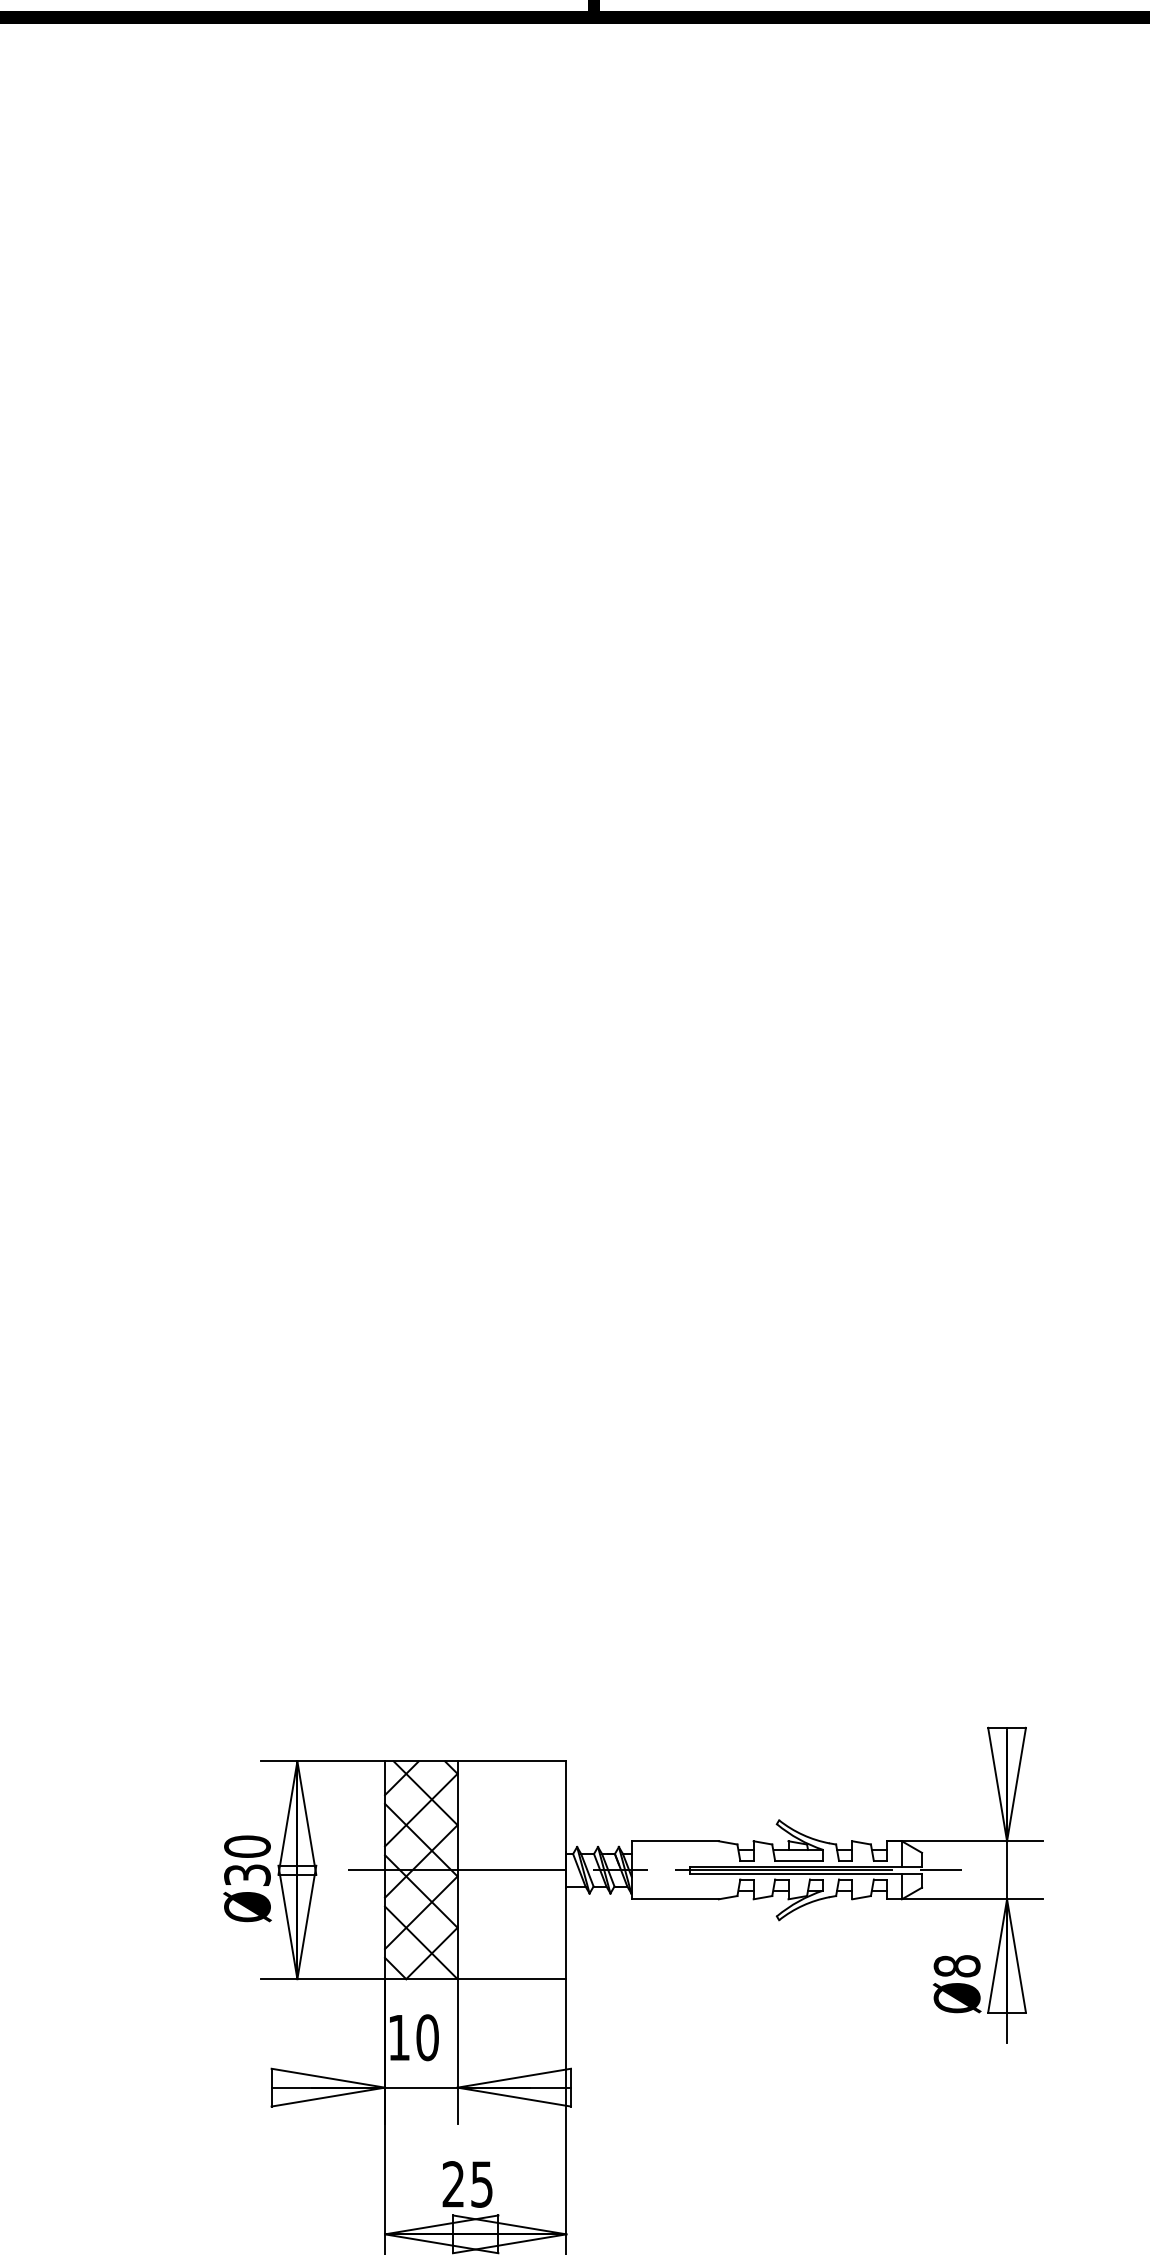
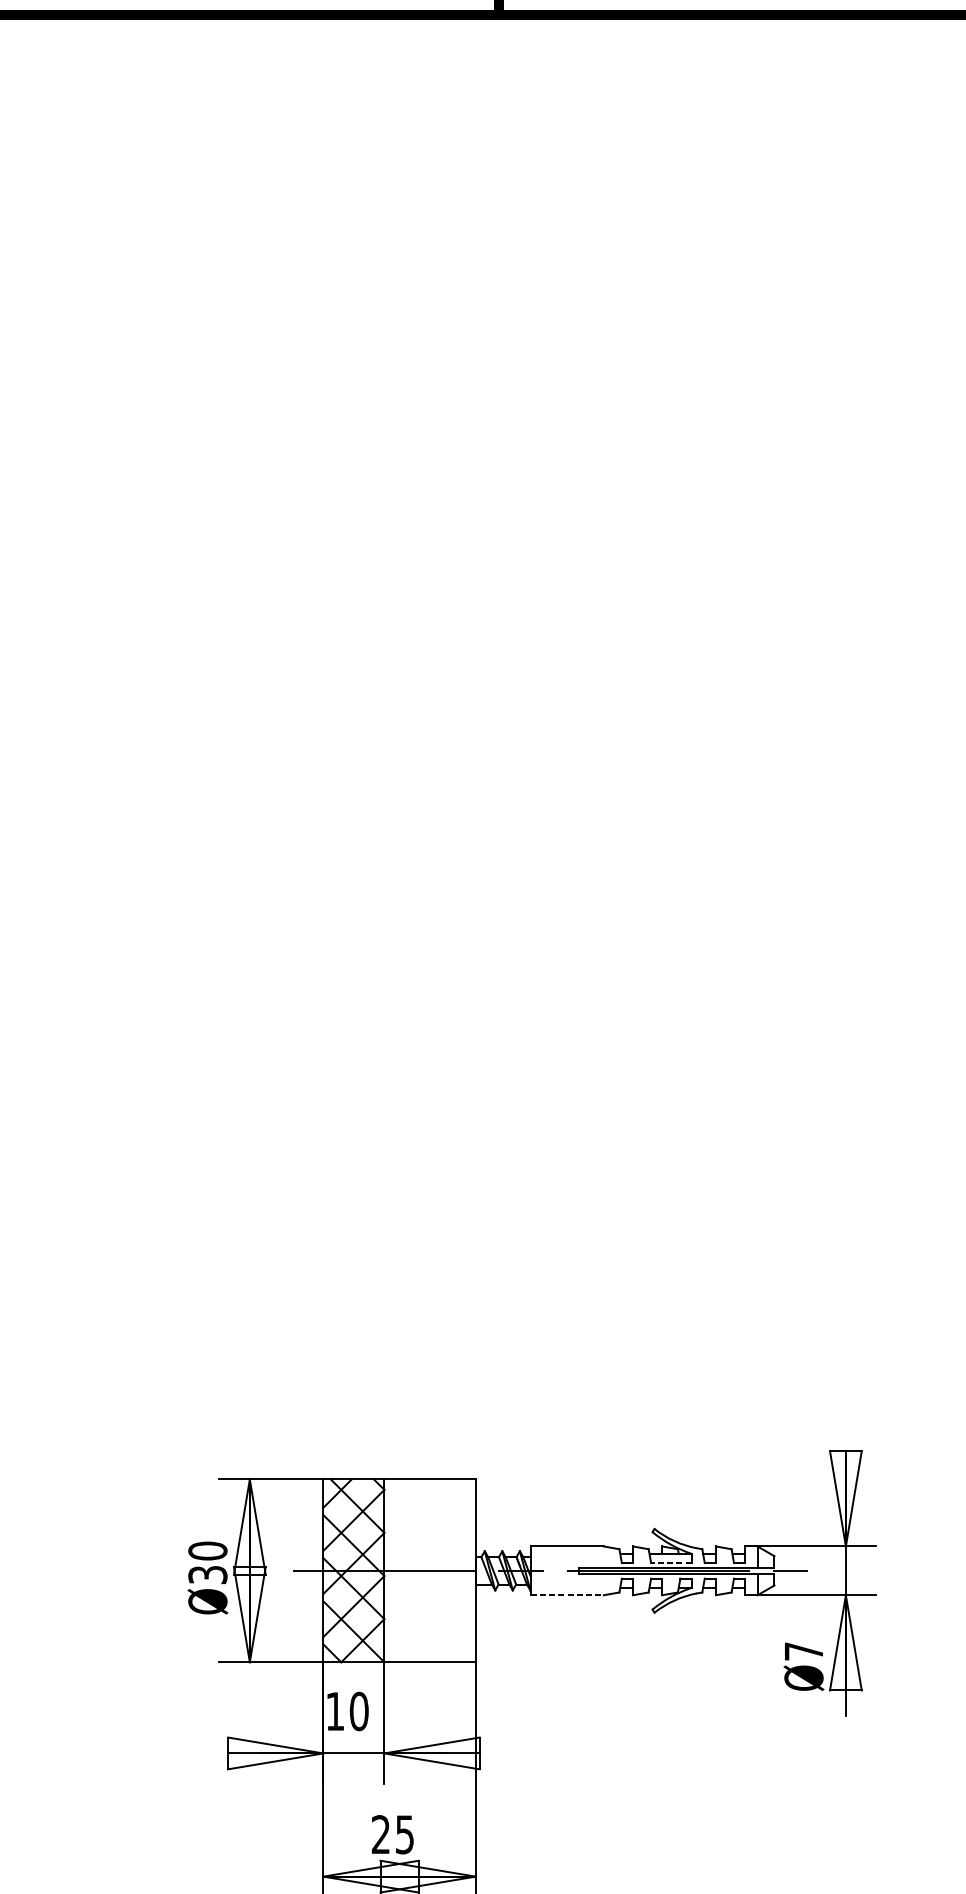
line: (798, 1860) -> (670, 1562), solid -> dashed
line: (675, 1899) -> (567, 1595), solid -> dashed
text: (956, 1966) -> (803, 1651), Ø8 -> Ø7

